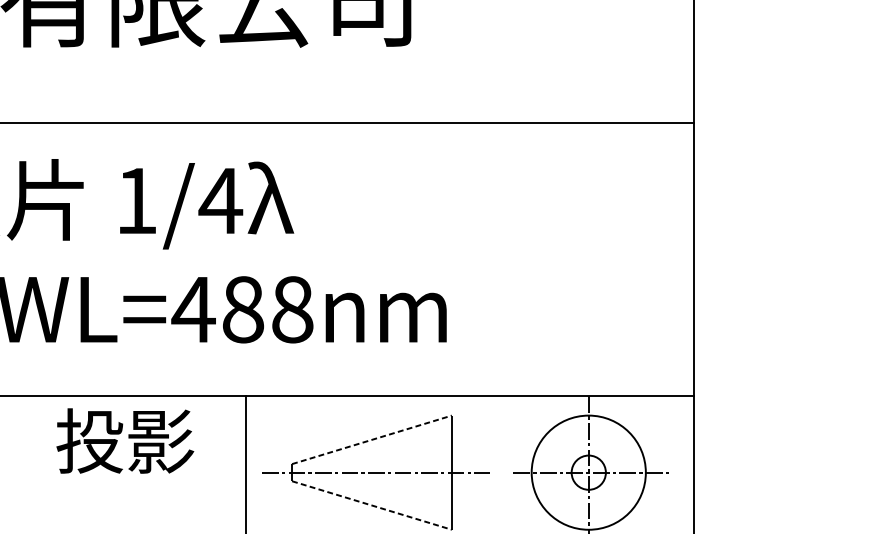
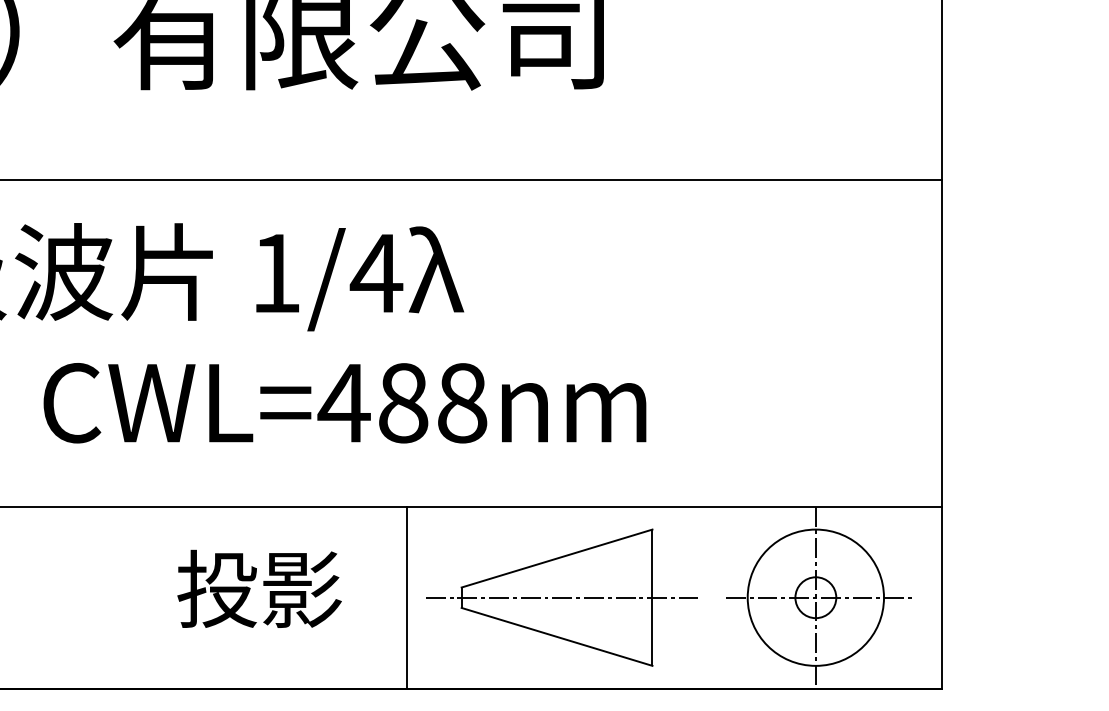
line: (372, 439) -> (557, 558), dashed -> solid
text: (125, 440) -> (259, 588), moved
line: (372, 505) -> (557, 636), dashed -> solid

